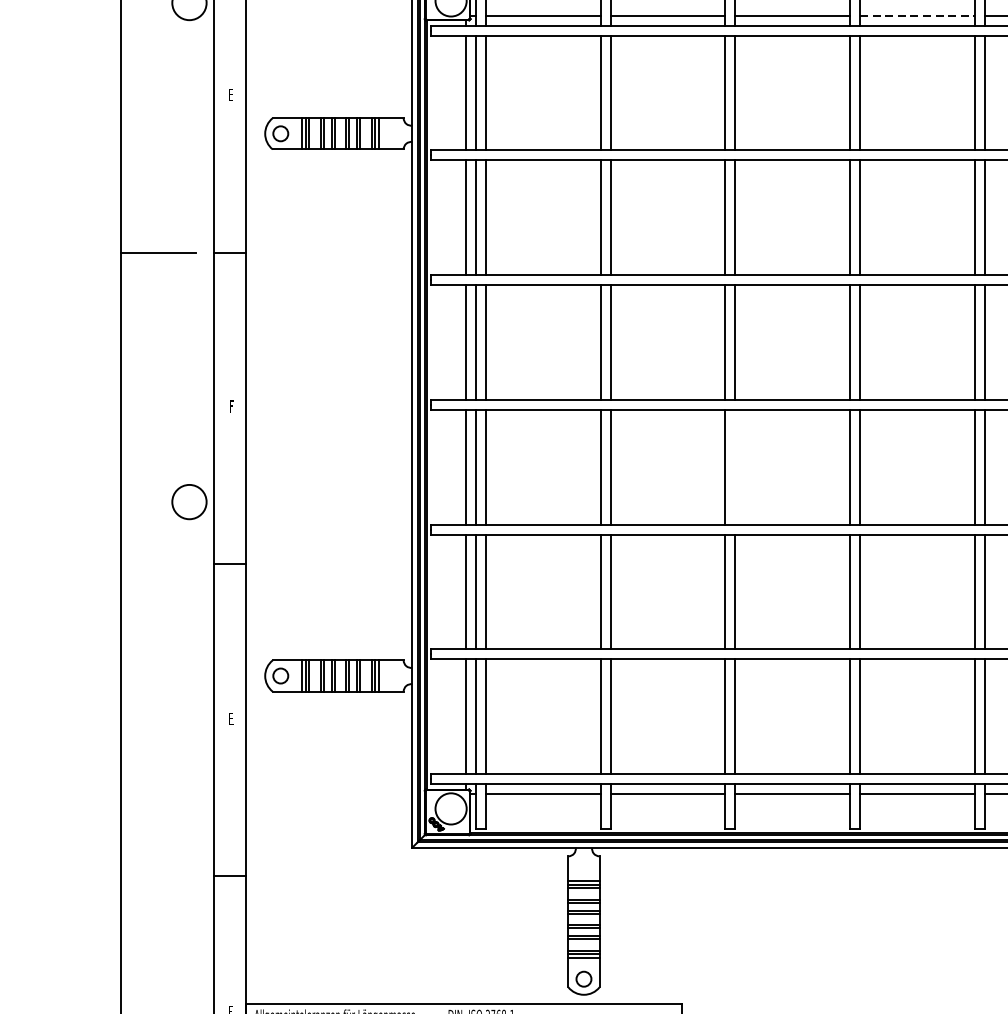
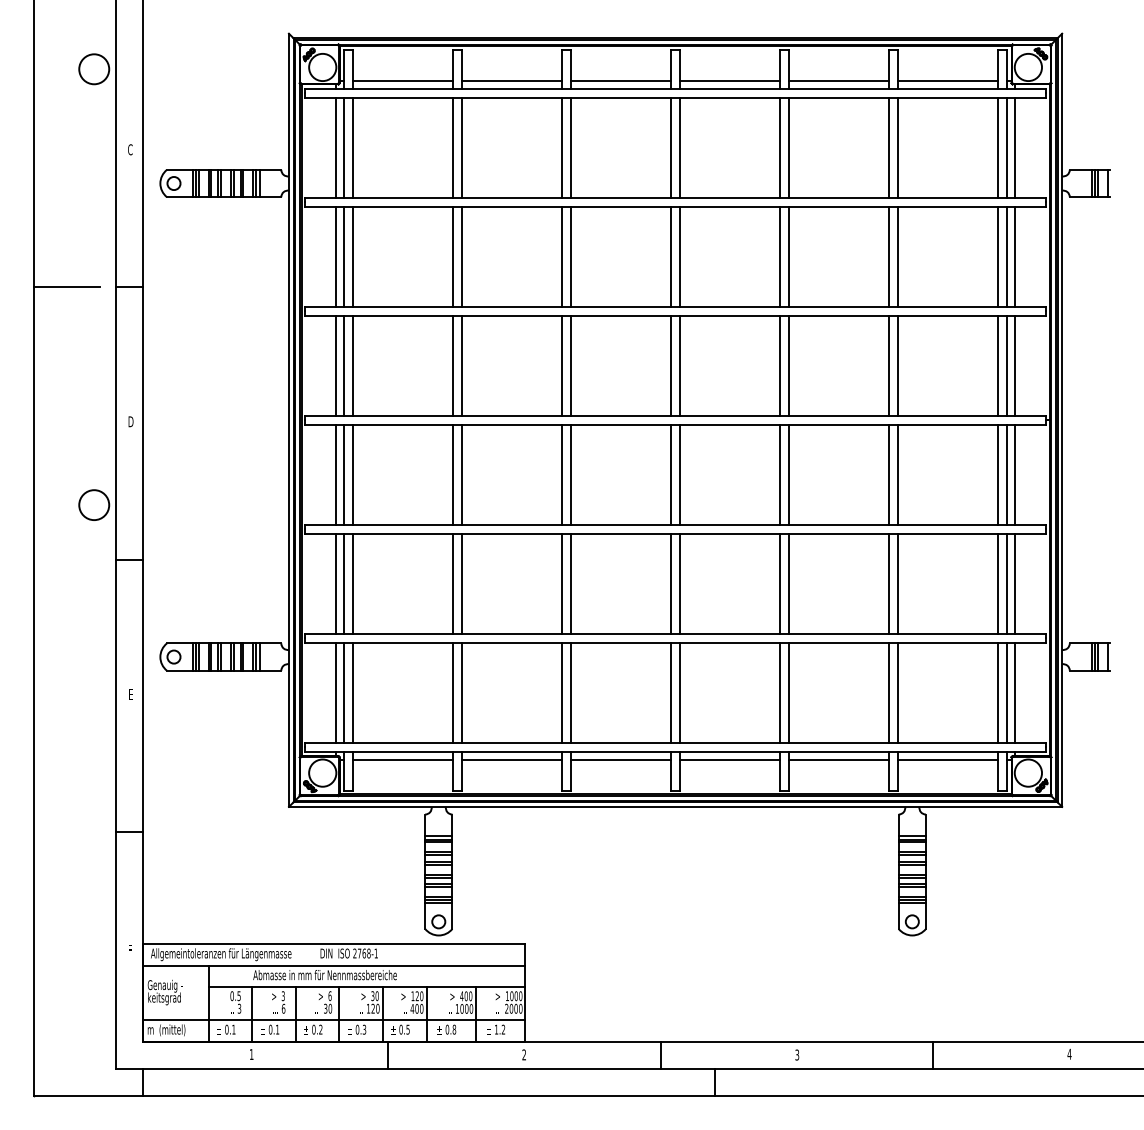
line: (917, 15) -> (730, 80), dashed -> solid
text: (230, 94) -> (130, 149), E -> C
text: (230, 406) -> (130, 421), F -> D
line: (734, 466) -> (570, 474), added

